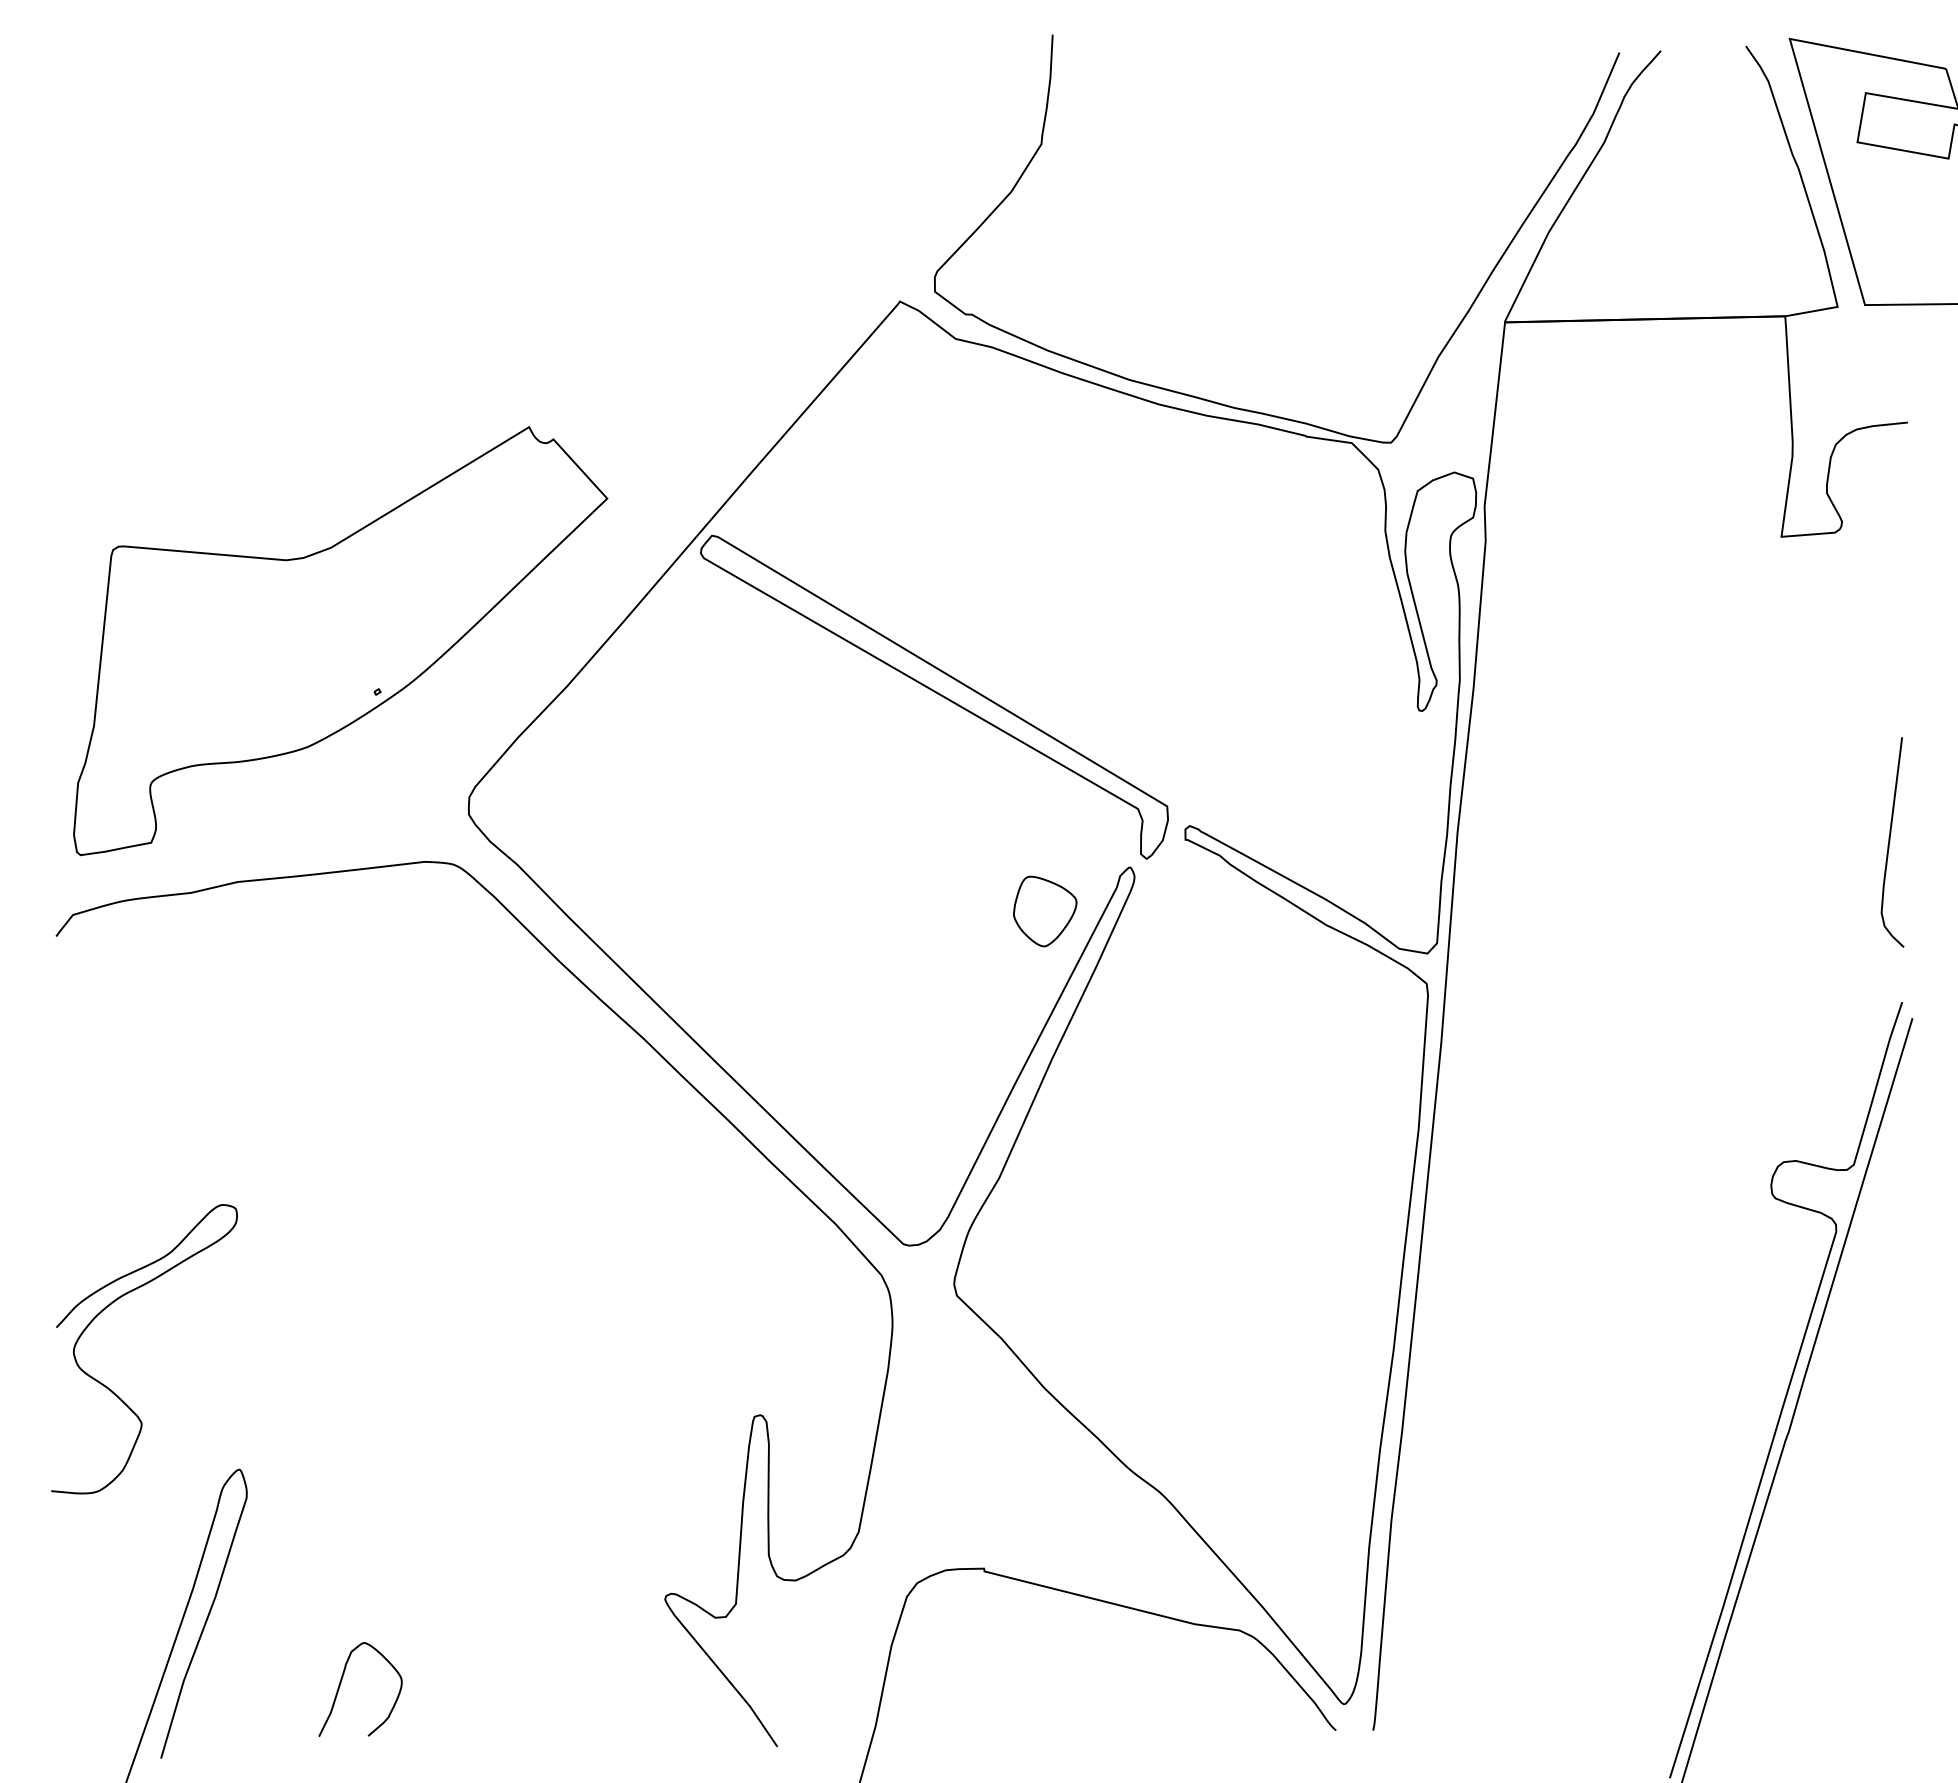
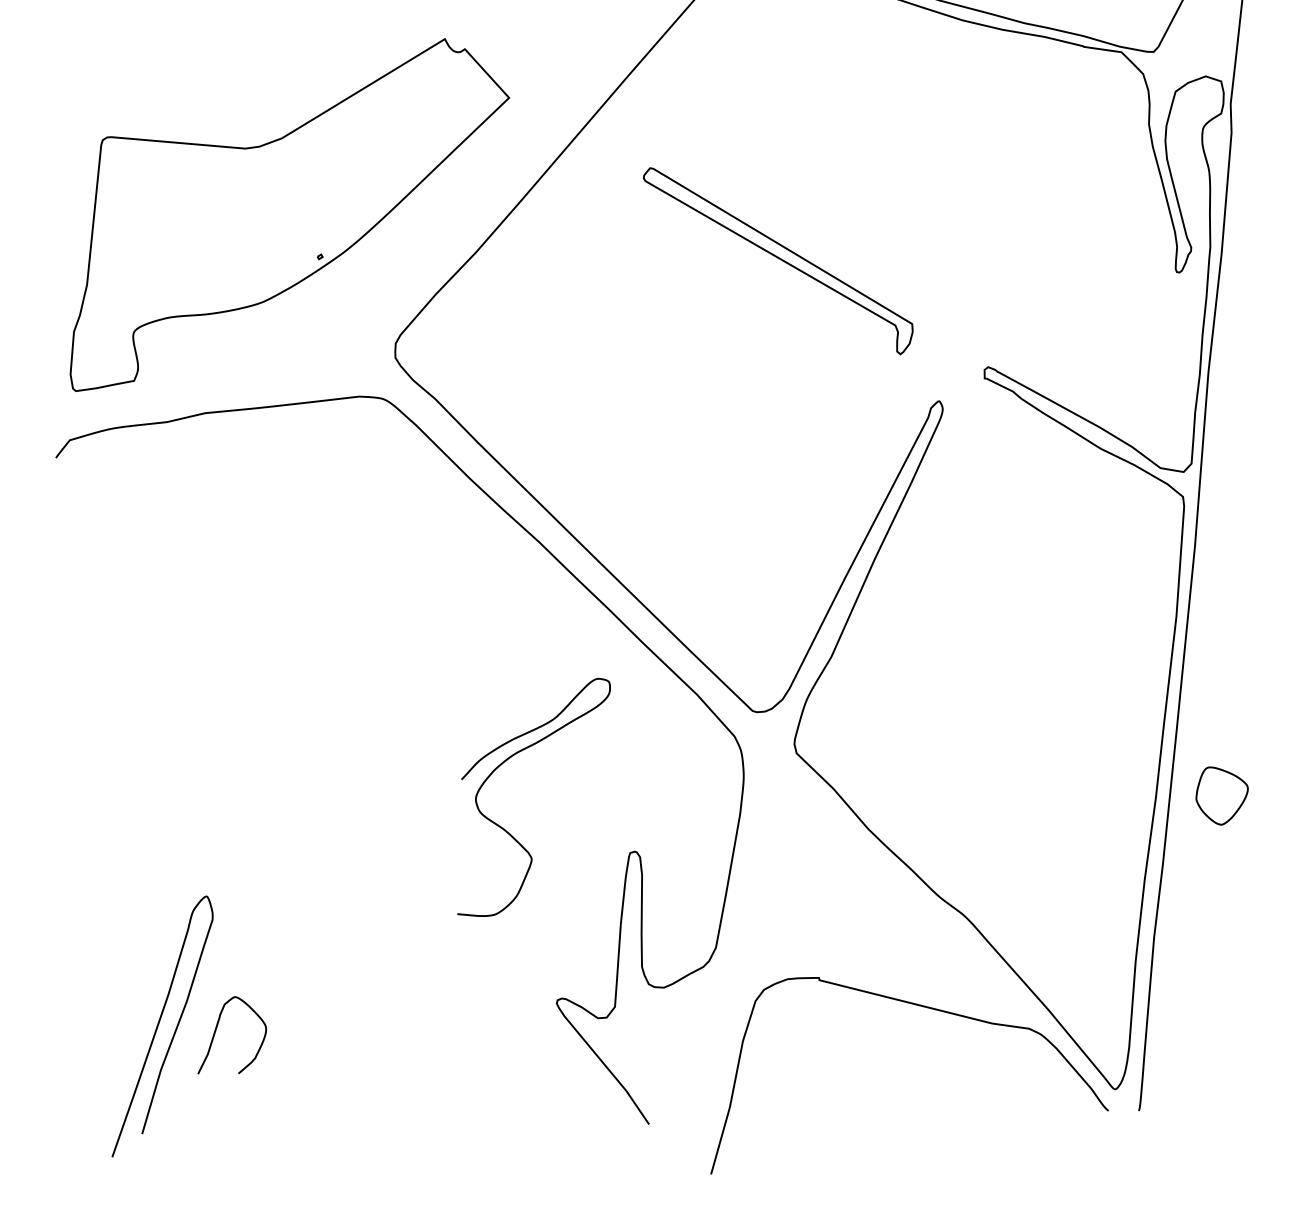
part: (934, 696) -> (778, 260), size x0.7
part: (1045, 911) -> (1222, 796), moved
curve: (111, 1389) -> (506, 830), moved
curve: (341, 1683) -> (216, 1030), moved

